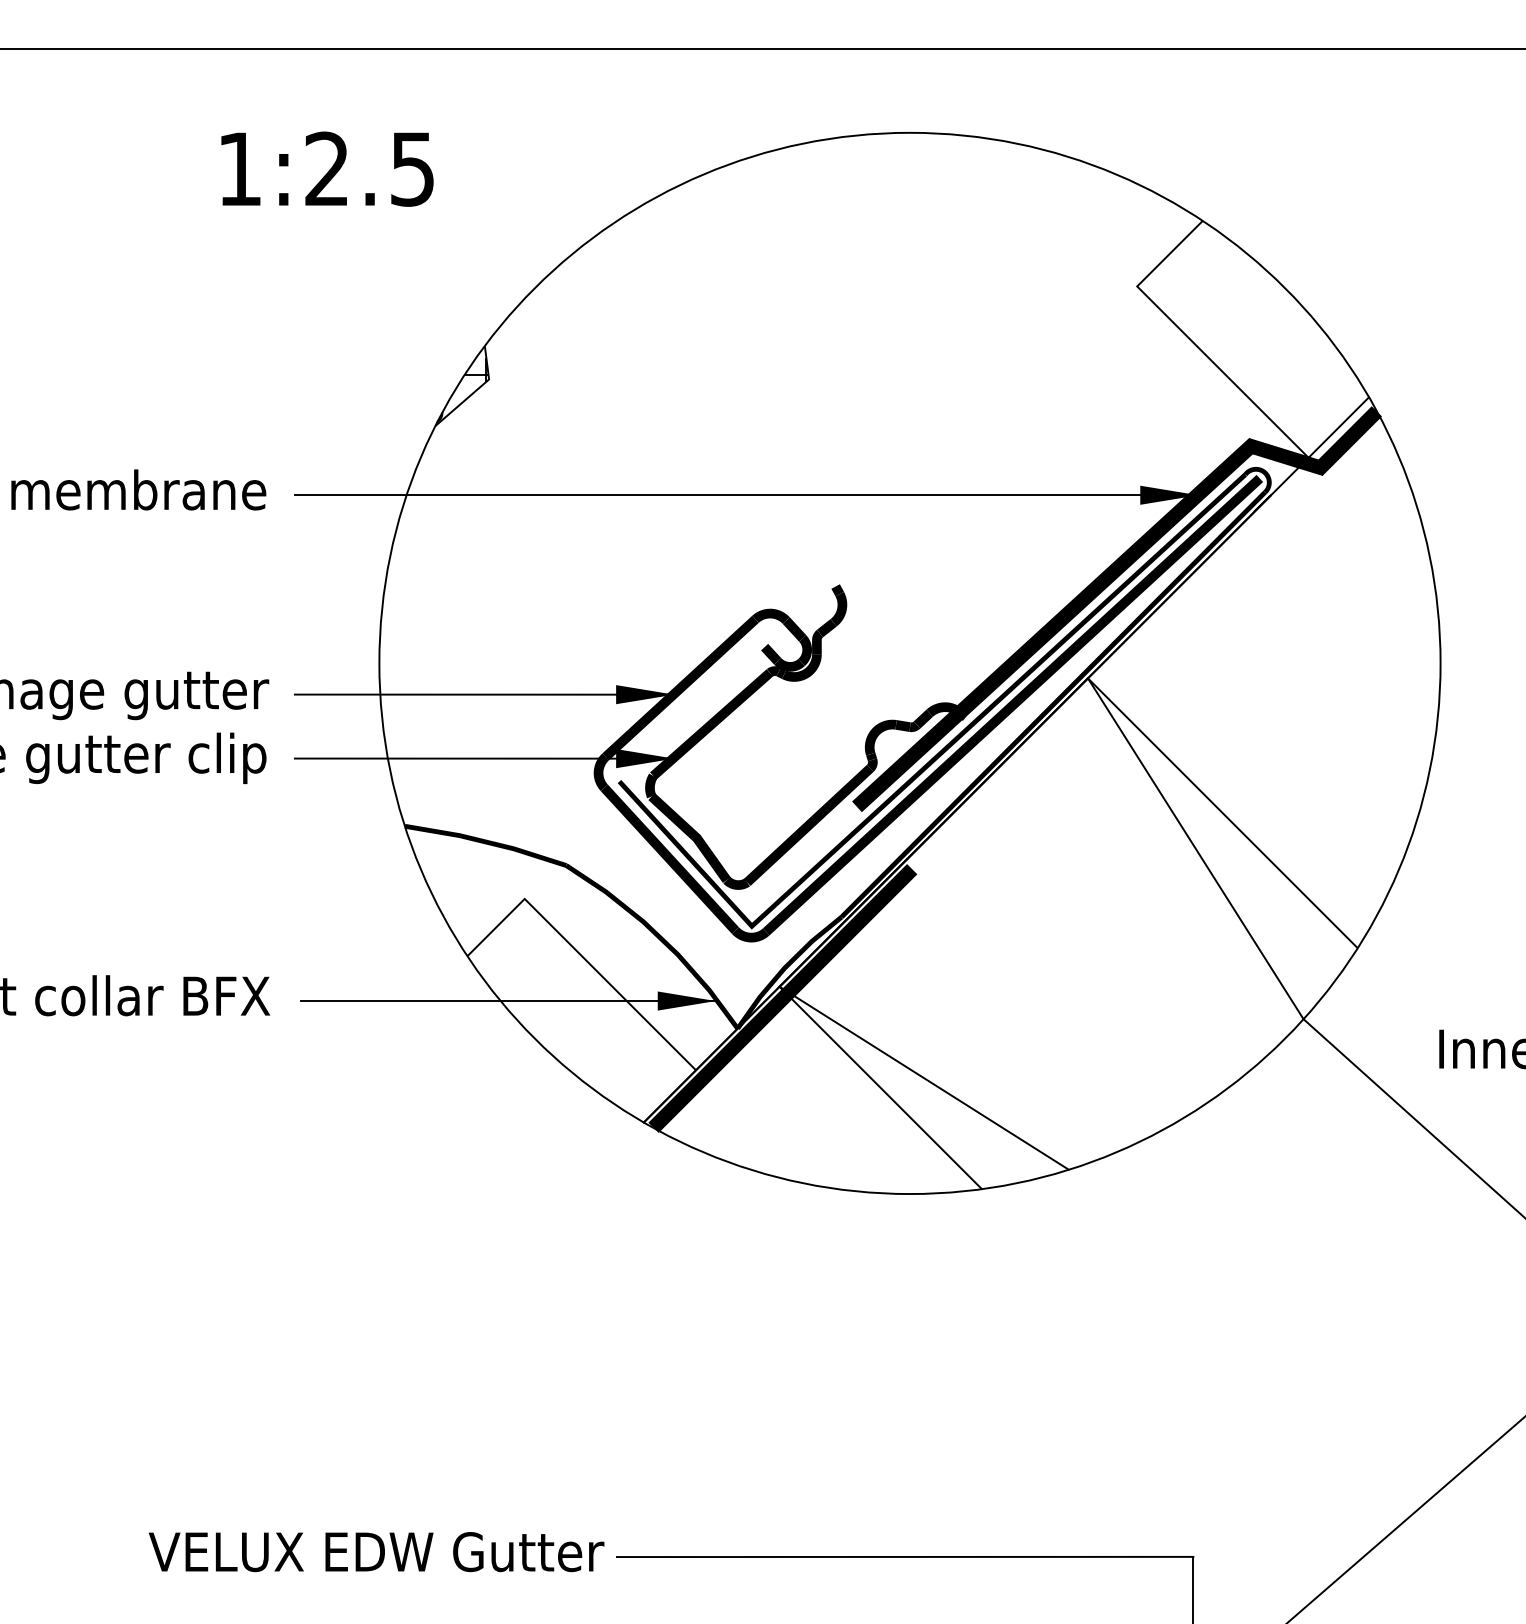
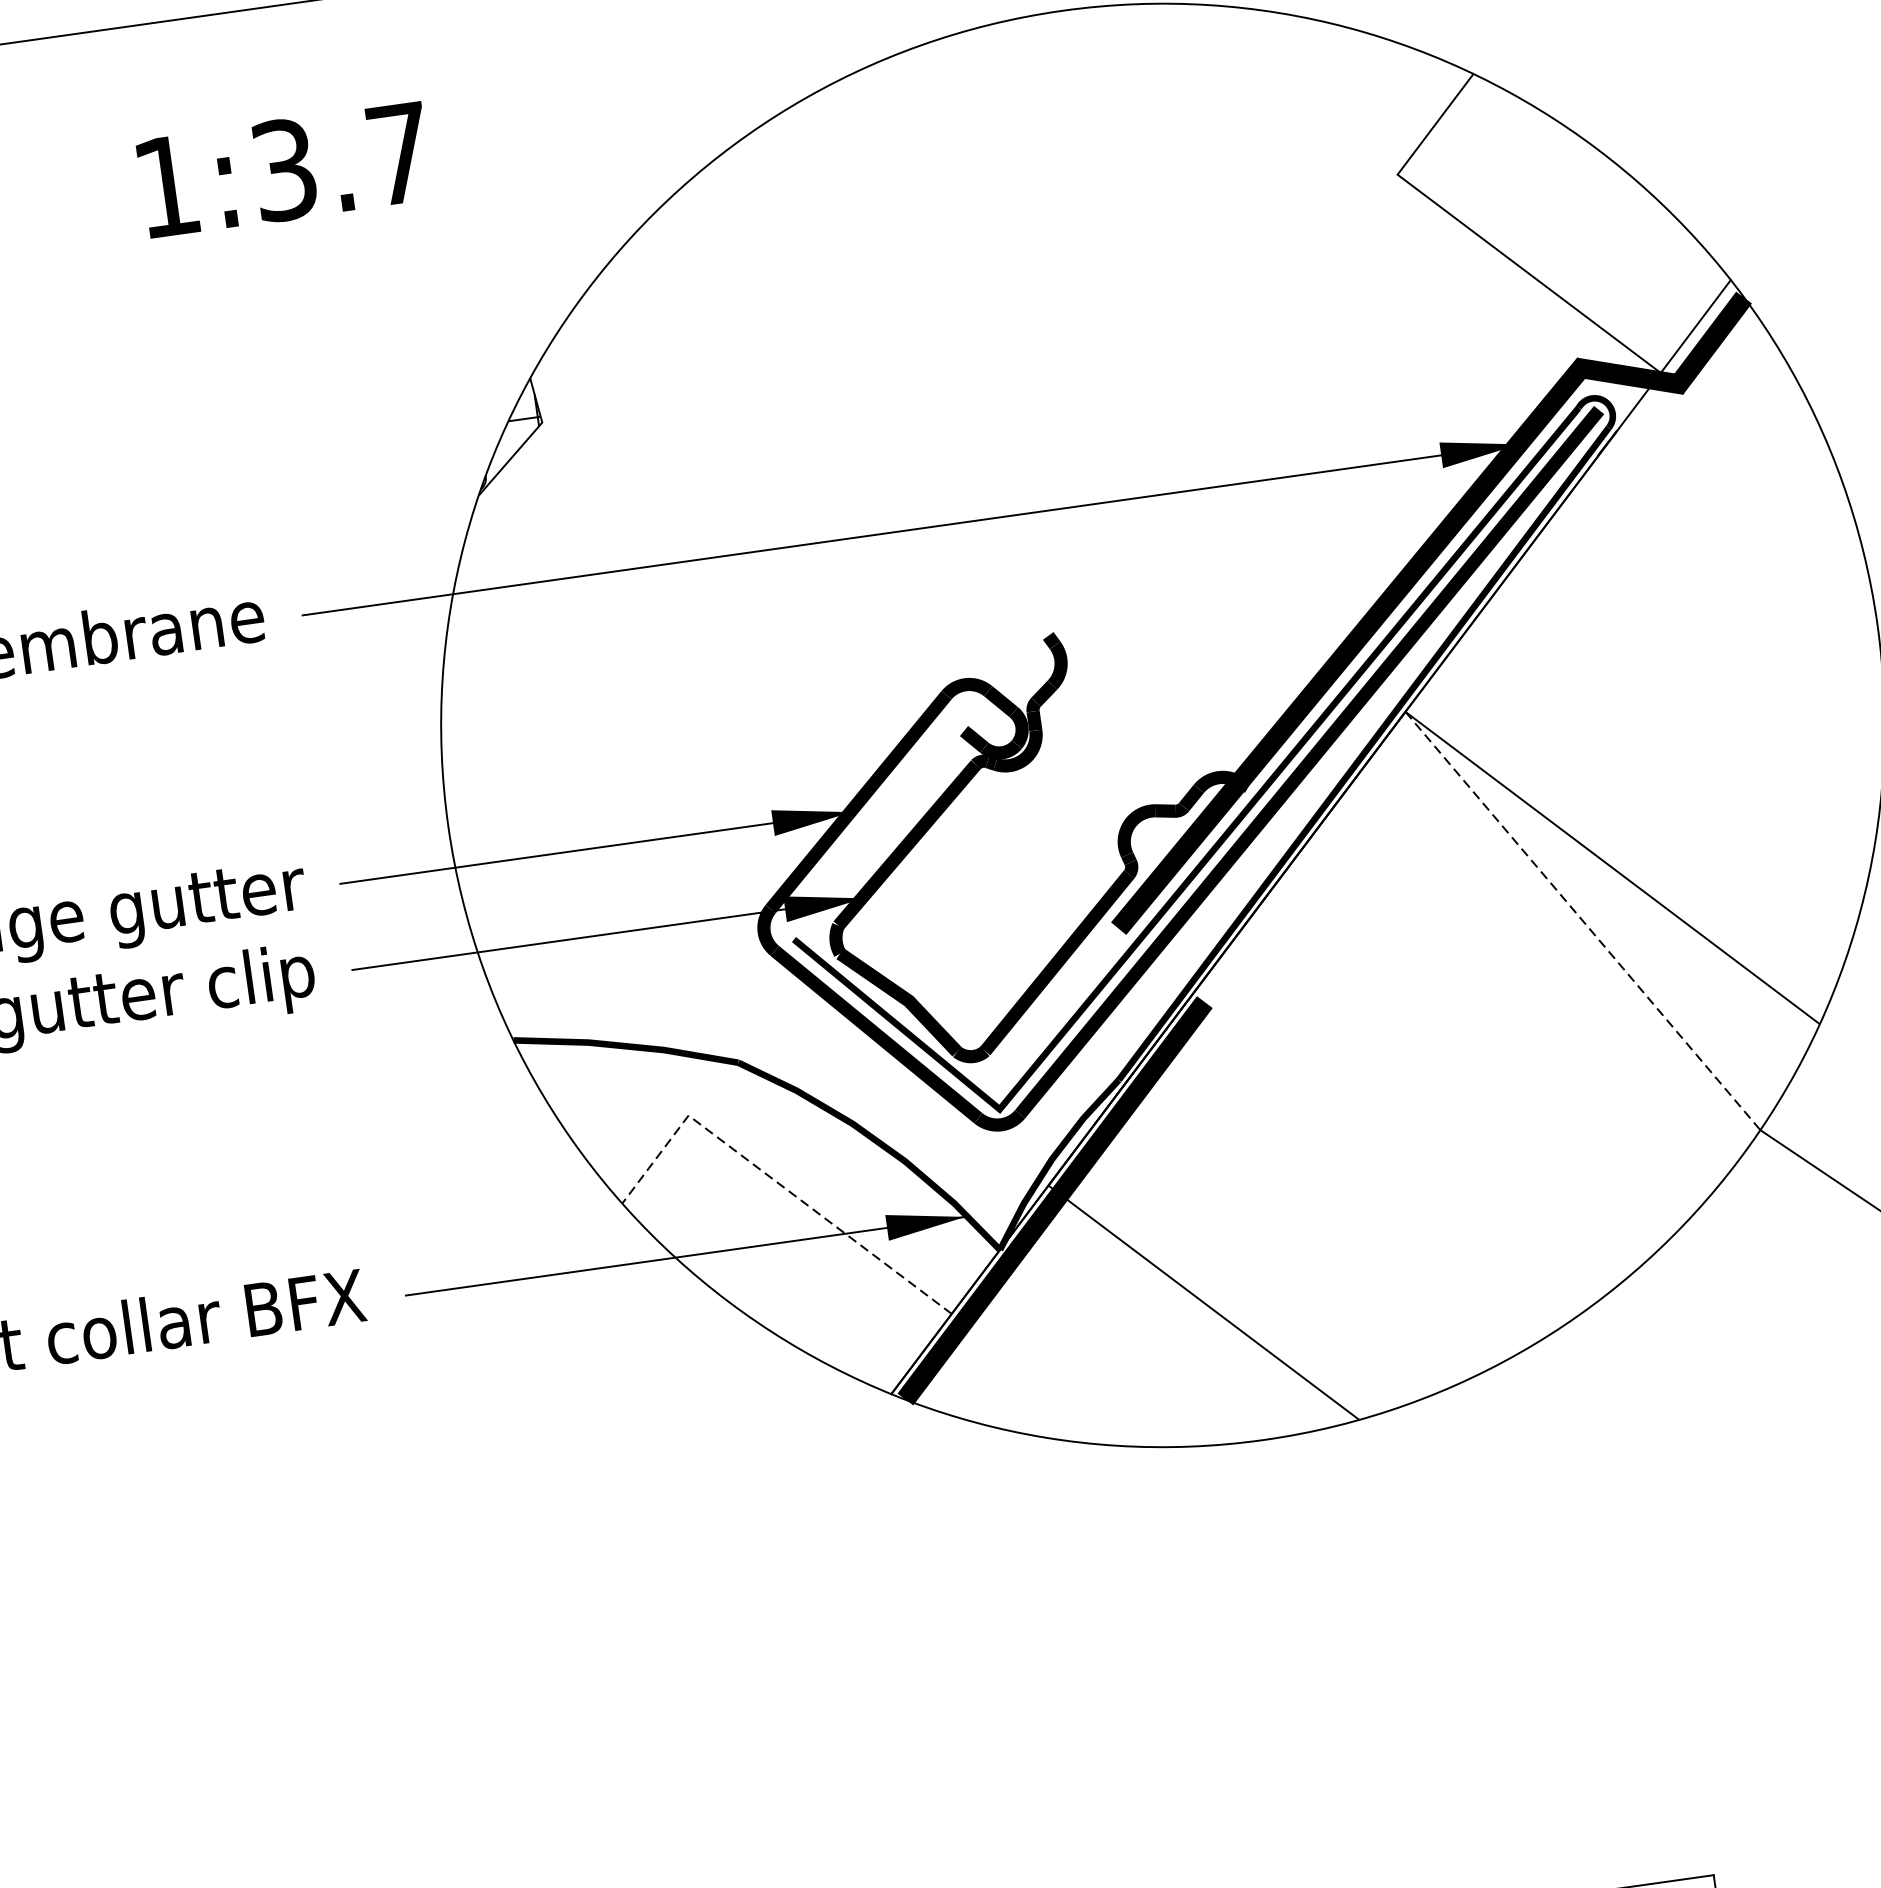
text: (369, 168) -> (341, 161), 1:2.5 -> 1:3.7
line: (1195, 848) -> (1582, 920), solid -> dashed
line: (581, 955) -> (775, 1181), solid -> dashed
line: (923, 1077) -> (1259, 1280), removed

